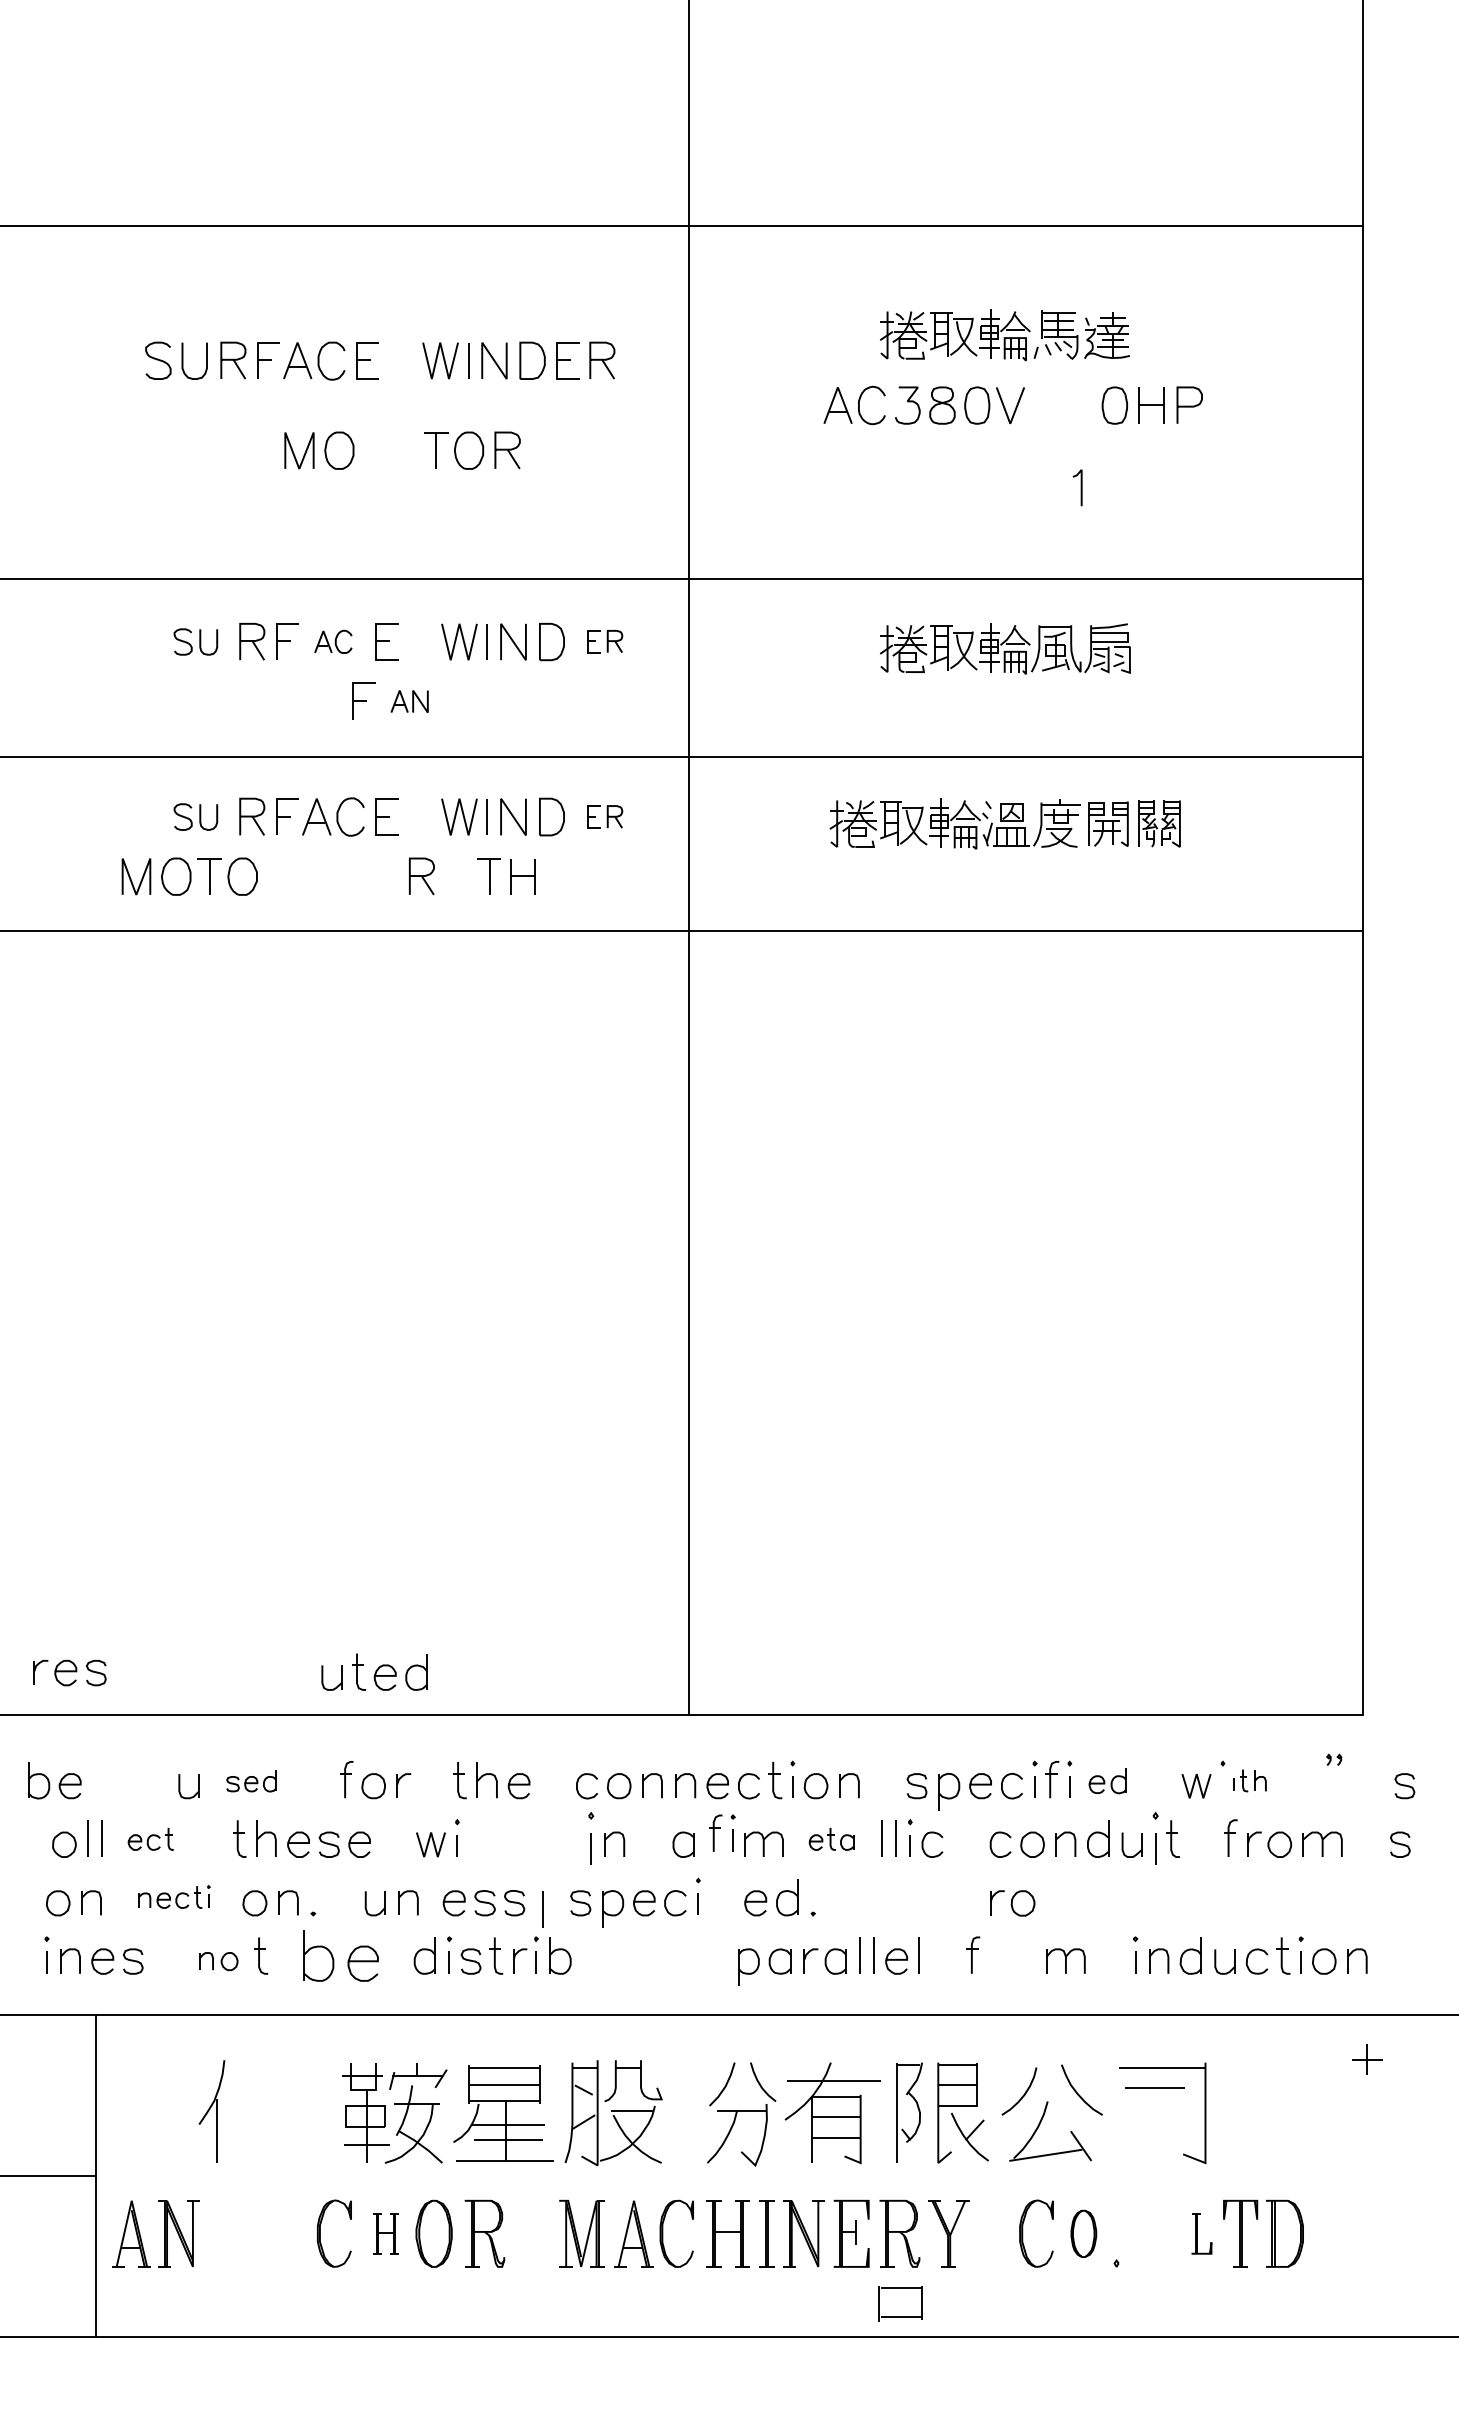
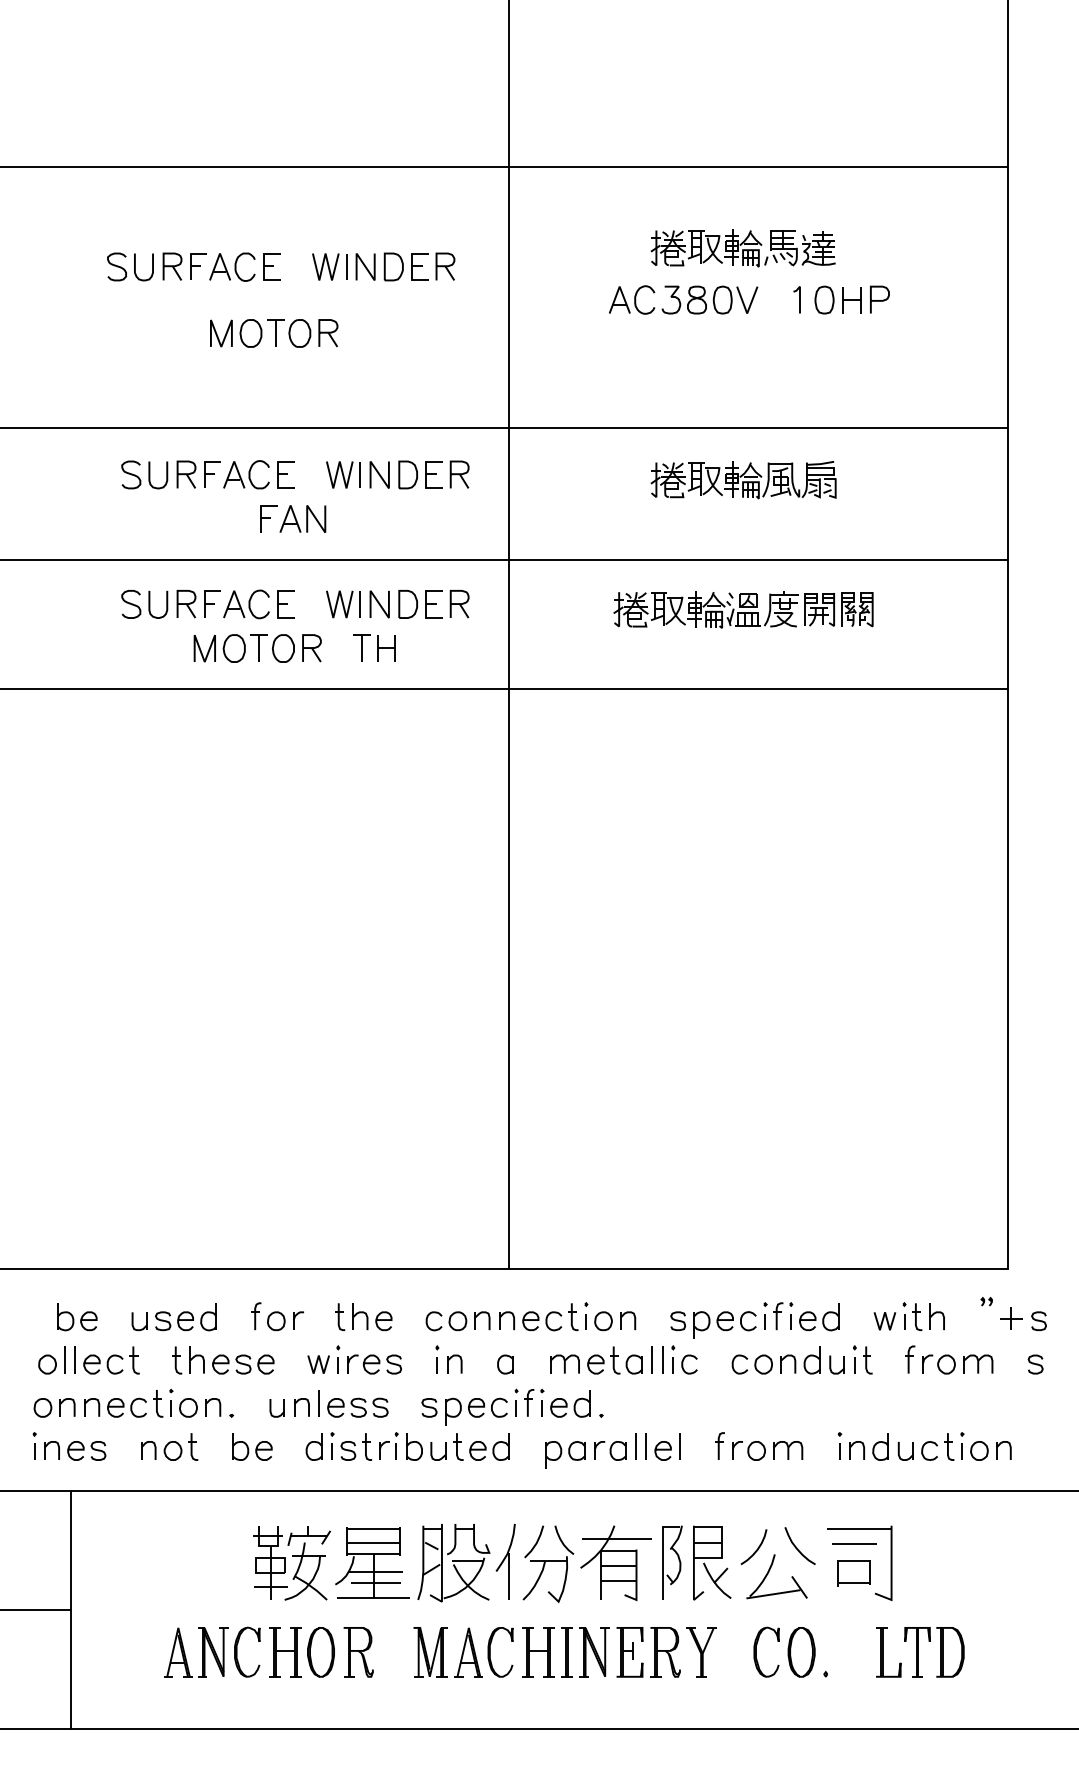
part: (472, 450) -> (302, 333), moved
line: (1081, 487) -> (799, 299), moved
part: (195, 641) -> (144, 474), size x1.43
part: (333, 641) -> (246, 474), size x1.67
part: (605, 641) -> (447, 474), size x1.67
part: (409, 700) -> (302, 518), size x1.67
part: (195, 817) -> (144, 604), size x1.43
part: (605, 817) -> (447, 604), size x1.67
part: (188, 876) -> (243, 648), moved
part: (373, 1671) -> (469, 1446), moved
part: (69, 1672) -> (374, 1364), moved
part: (54, 1781) -> (77, 1317), moved
part: (250, 1781) -> (185, 1317), size x1.67
part: (1108, 1781) -> (819, 1317), size x1.43
part: (1250, 1781) -> (924, 1317), size x1.67
part: (722, 1832) -> (534, 1402), moved
part: (591, 1837) -> (437, 1359), size x0.71
part: (1155, 1837) -> (854, 1359), size x0.71
part: (150, 1839) -> (111, 1360), size x1.67
part: (830, 1839) -> (614, 1360), size x1.67
part: (173, 1896) -> (128, 1402), size x1.67
part: (1012, 1902) -> (748, 1450), moved
line: (541, 1909) -> (318, 1403), moved
part: (341, 1955) -> (252, 1446), size x0.71
part: (218, 1960) -> (161, 1450), size x1.43
part: (1367, 2059) -> (1011, 1318), moved
part: (211, 2111) -> (505, 1561), moved
part: (156, 2234) -> (196, 1652), moved
part: (386, 2234) -> (285, 1652), size x1.67
part: (1083, 2234) -> (801, 1652), size x1.43
part: (1201, 2234) -> (888, 1652), size x1.67
part: (899, 2304) -> (853, 1573), moved

